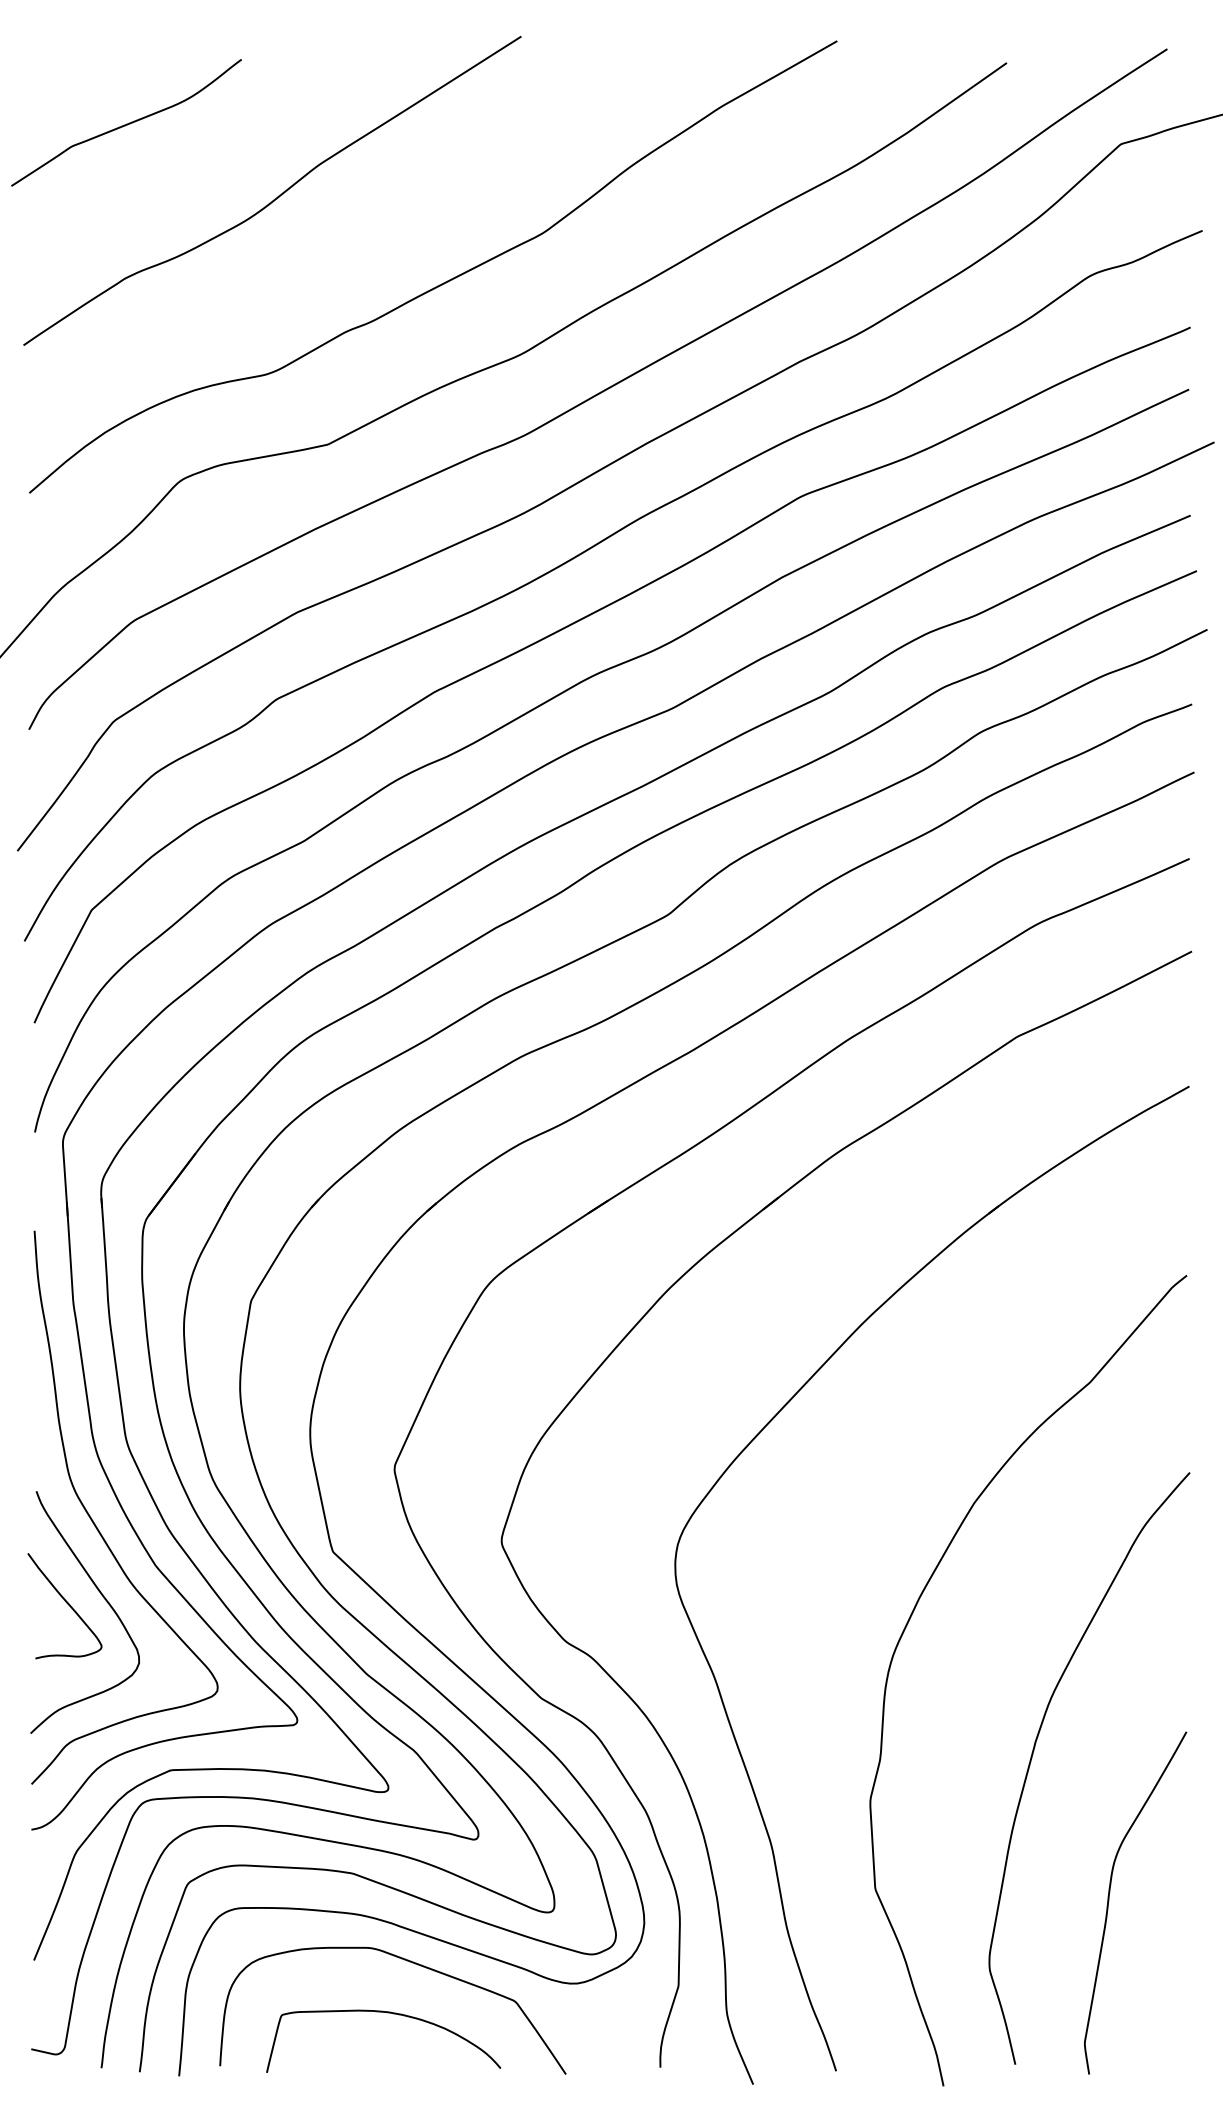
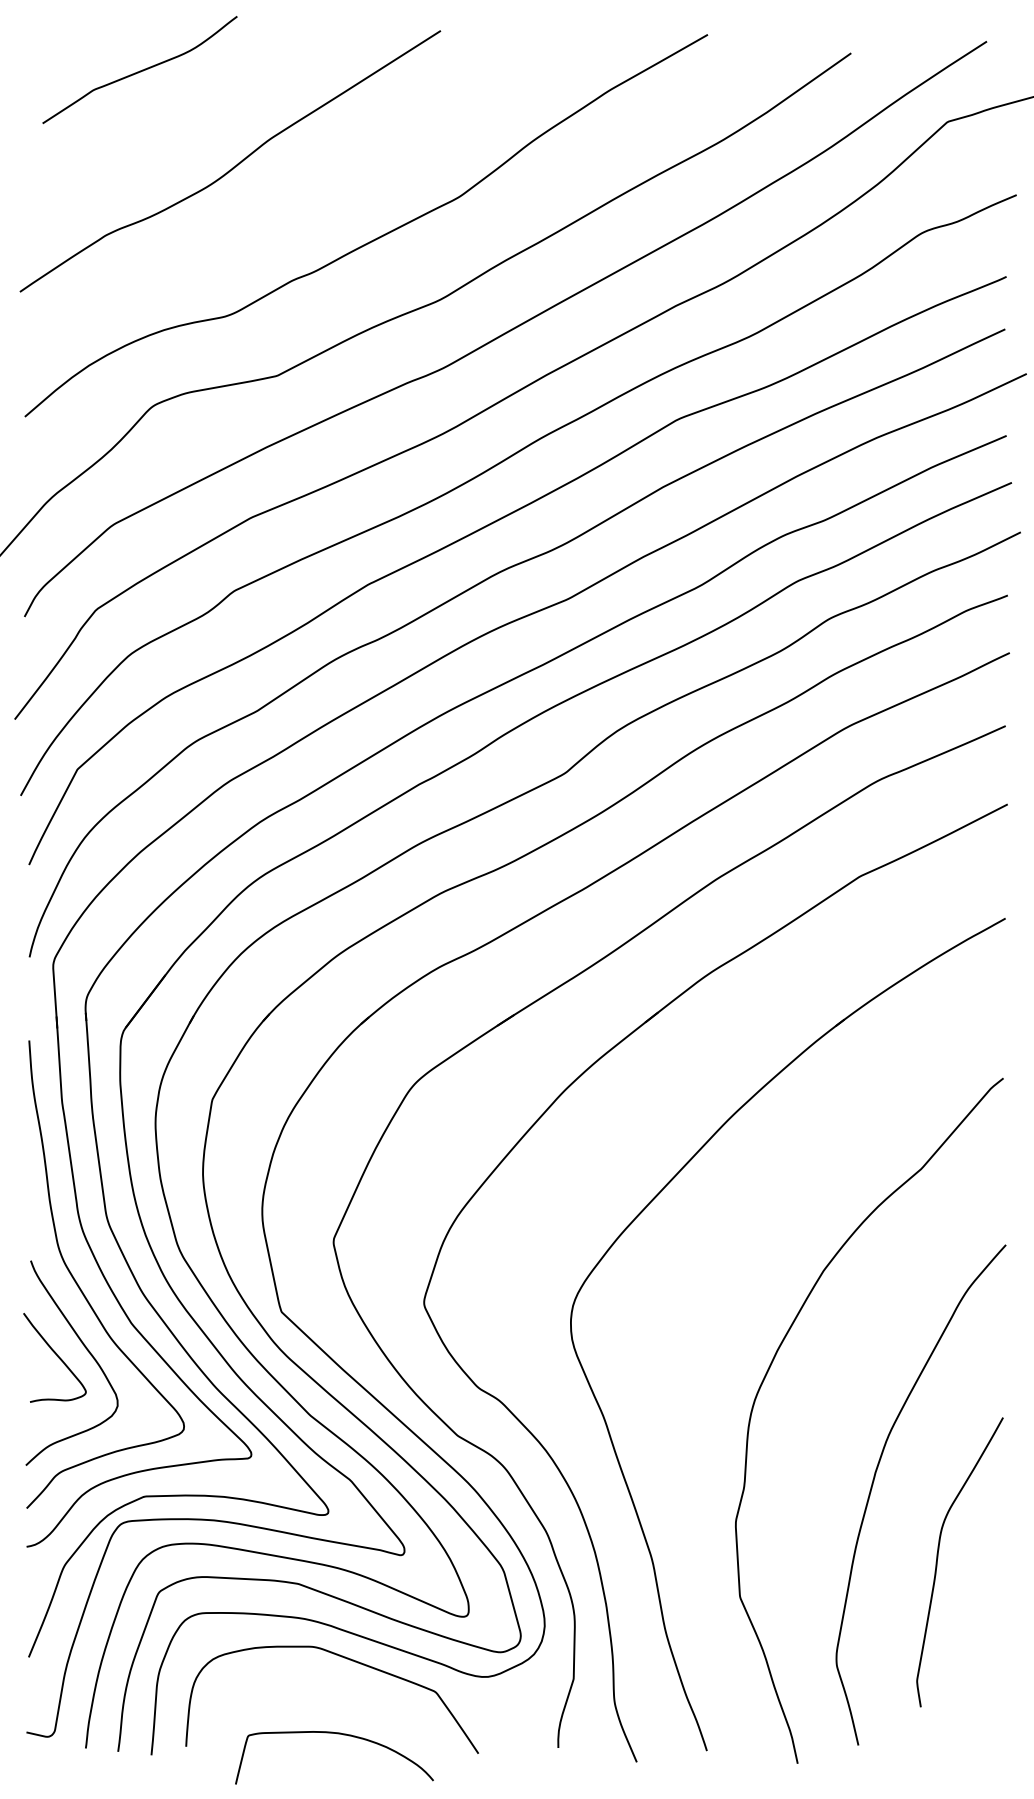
curve: (126, 123) -> (139, 70), moved
curve: (1109, 1901) -> (938, 1561), moved
curve: (387, 2013) -> (337, 1734), moved

